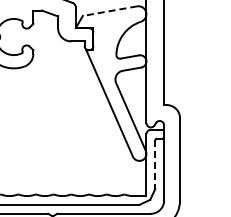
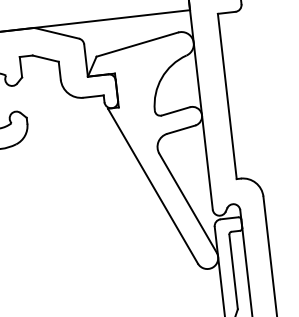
line: (109, 11) -> (136, 45), dashed -> solid
line: (155, 165) -> (234, 273), dashed -> solid

